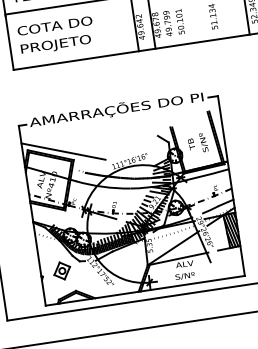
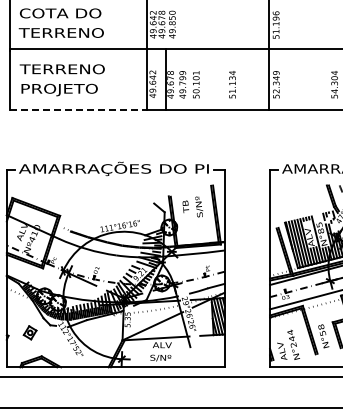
text: (55, 26) -> (61, 69), COTA DO -> TERRENO
line: (76, 60) -> (78, 109), solid -> dashed
text: (197, 143) -> (192, 206), moved
line: (63, 151) -> (50, 204), removed
part: (62, 270) -> (30, 332), size x0.7

